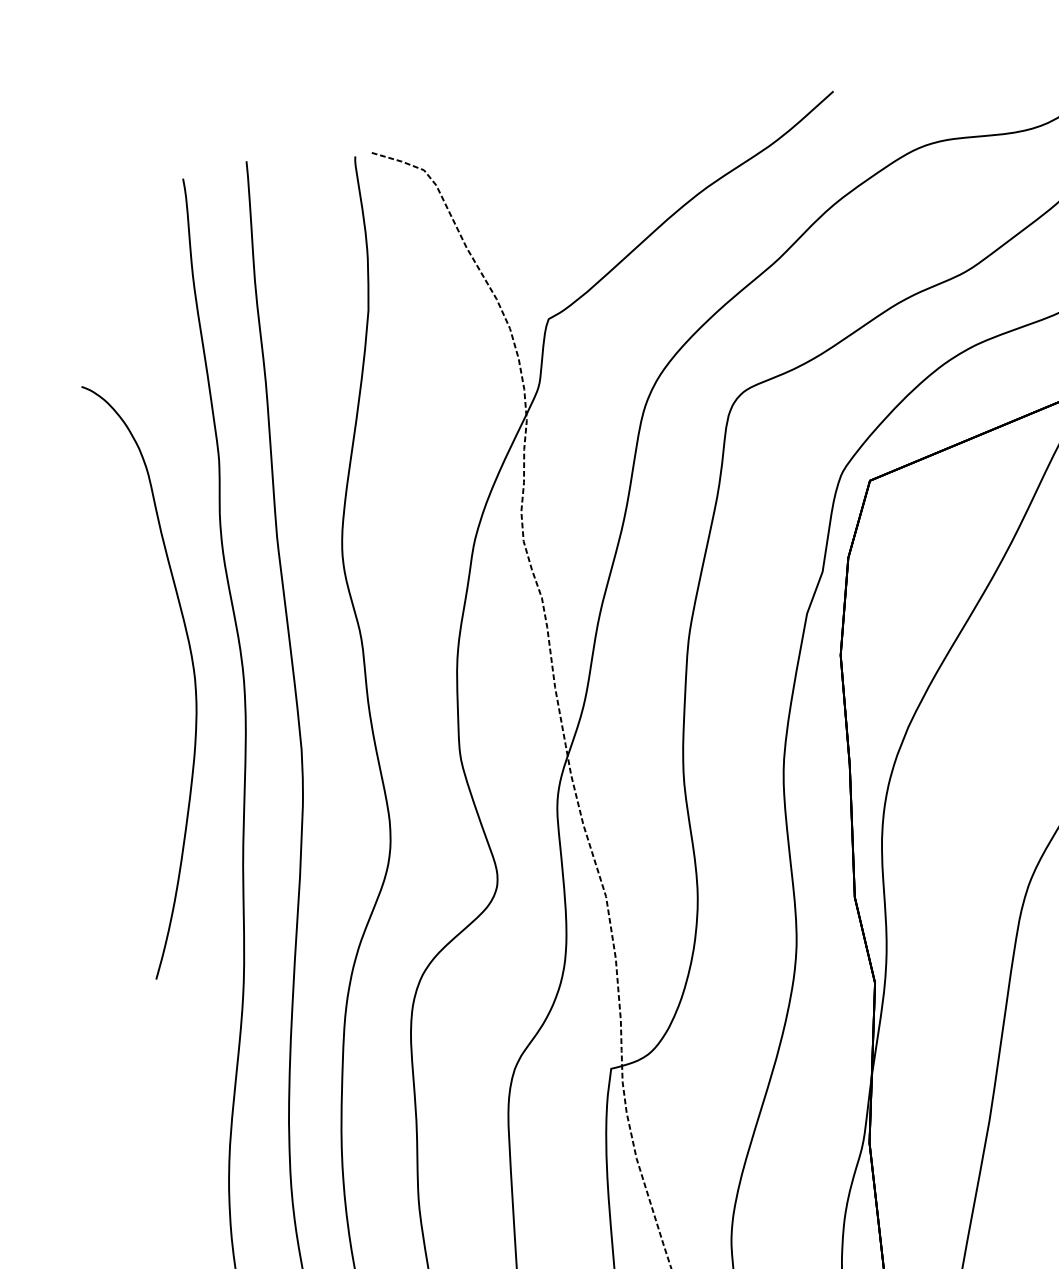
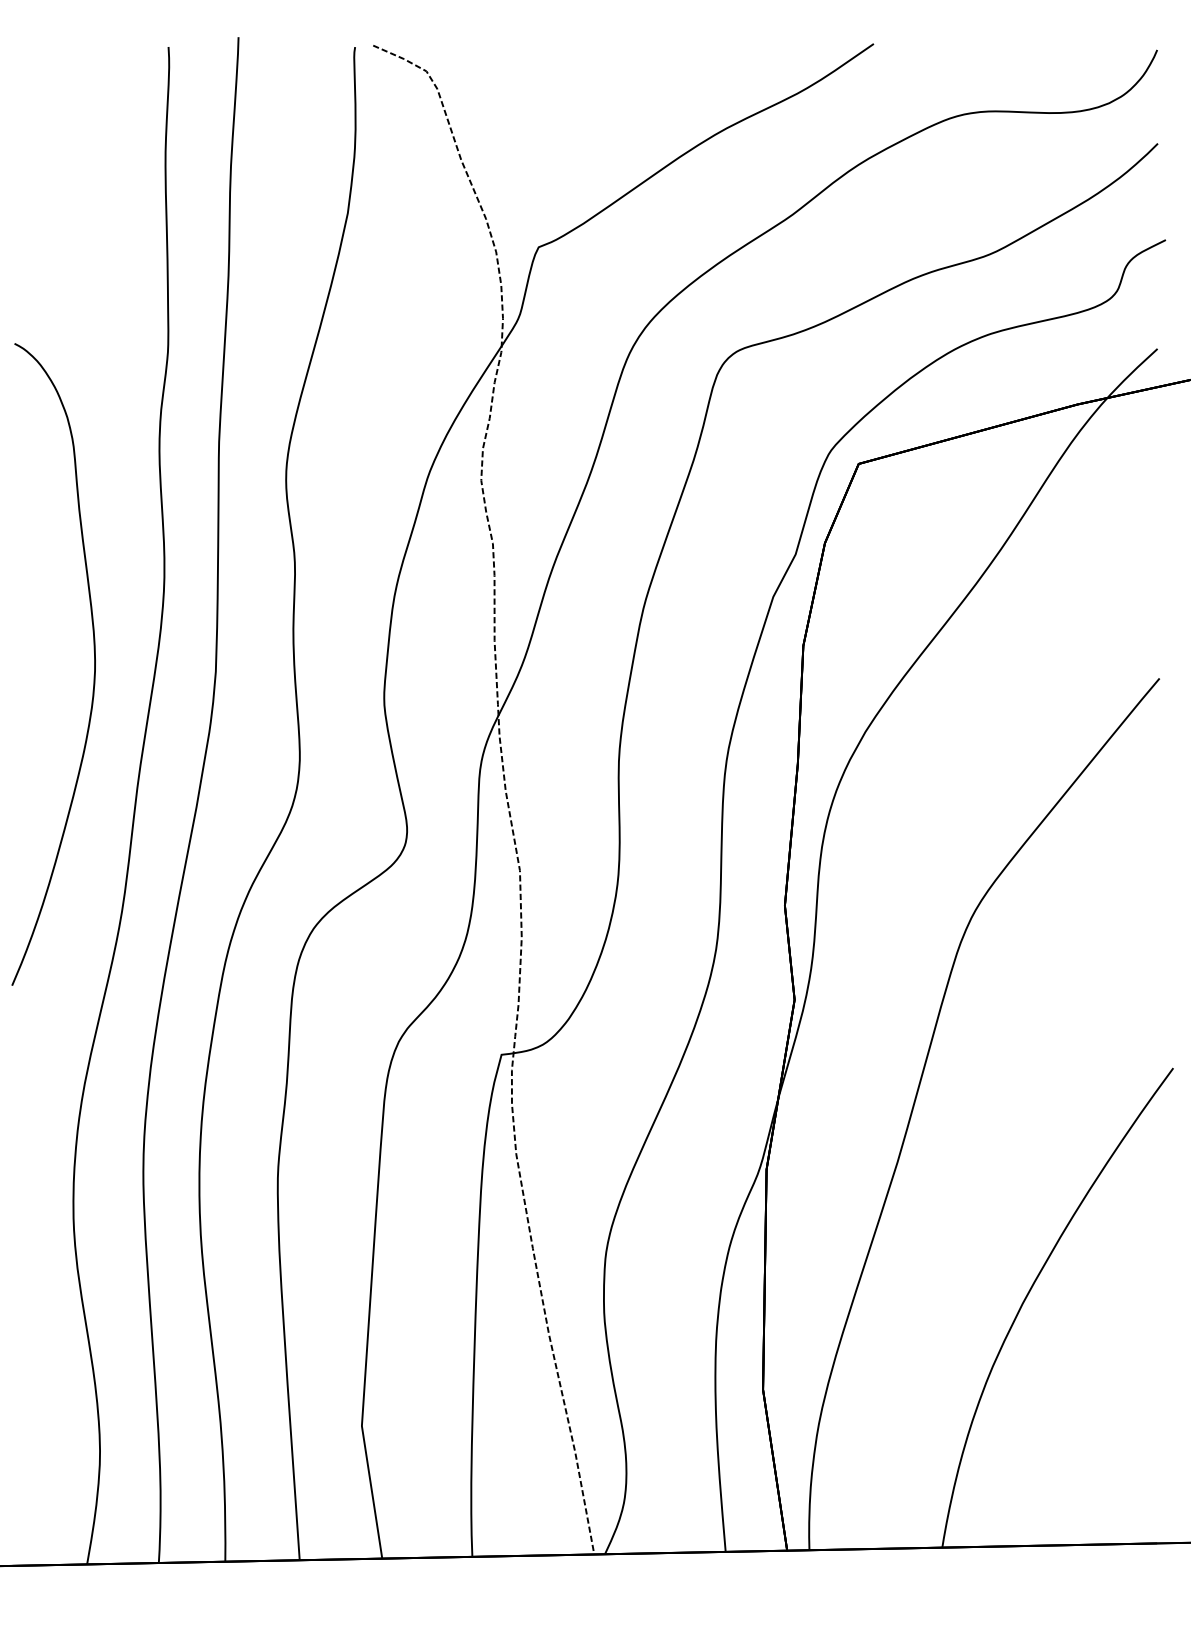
curve: (193, 673) -> (94, 664), moved

